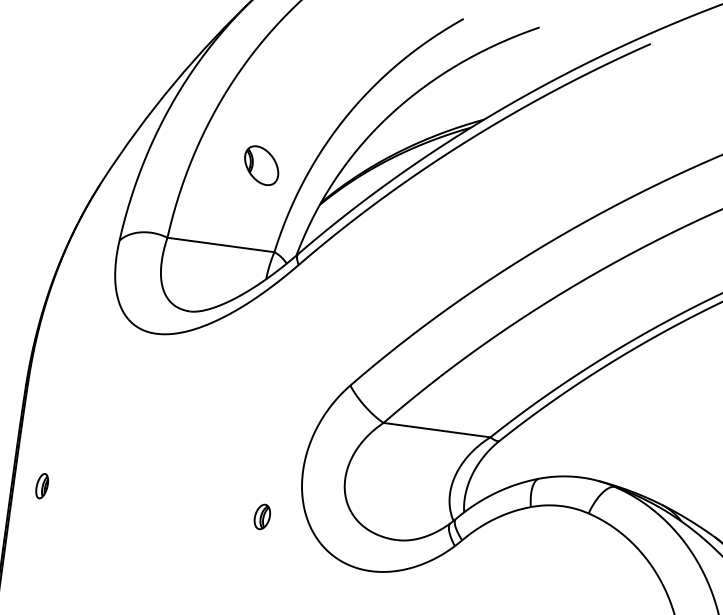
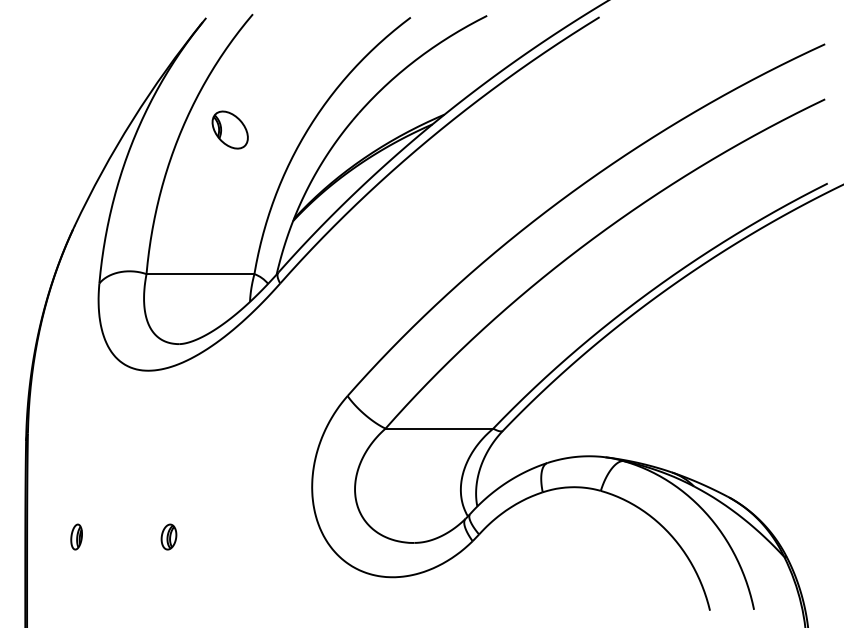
part: (261, 165) -> (229, 129), moved
part: (42, 485) -> (76, 536), moved
part: (261, 516) -> (168, 536), moved

